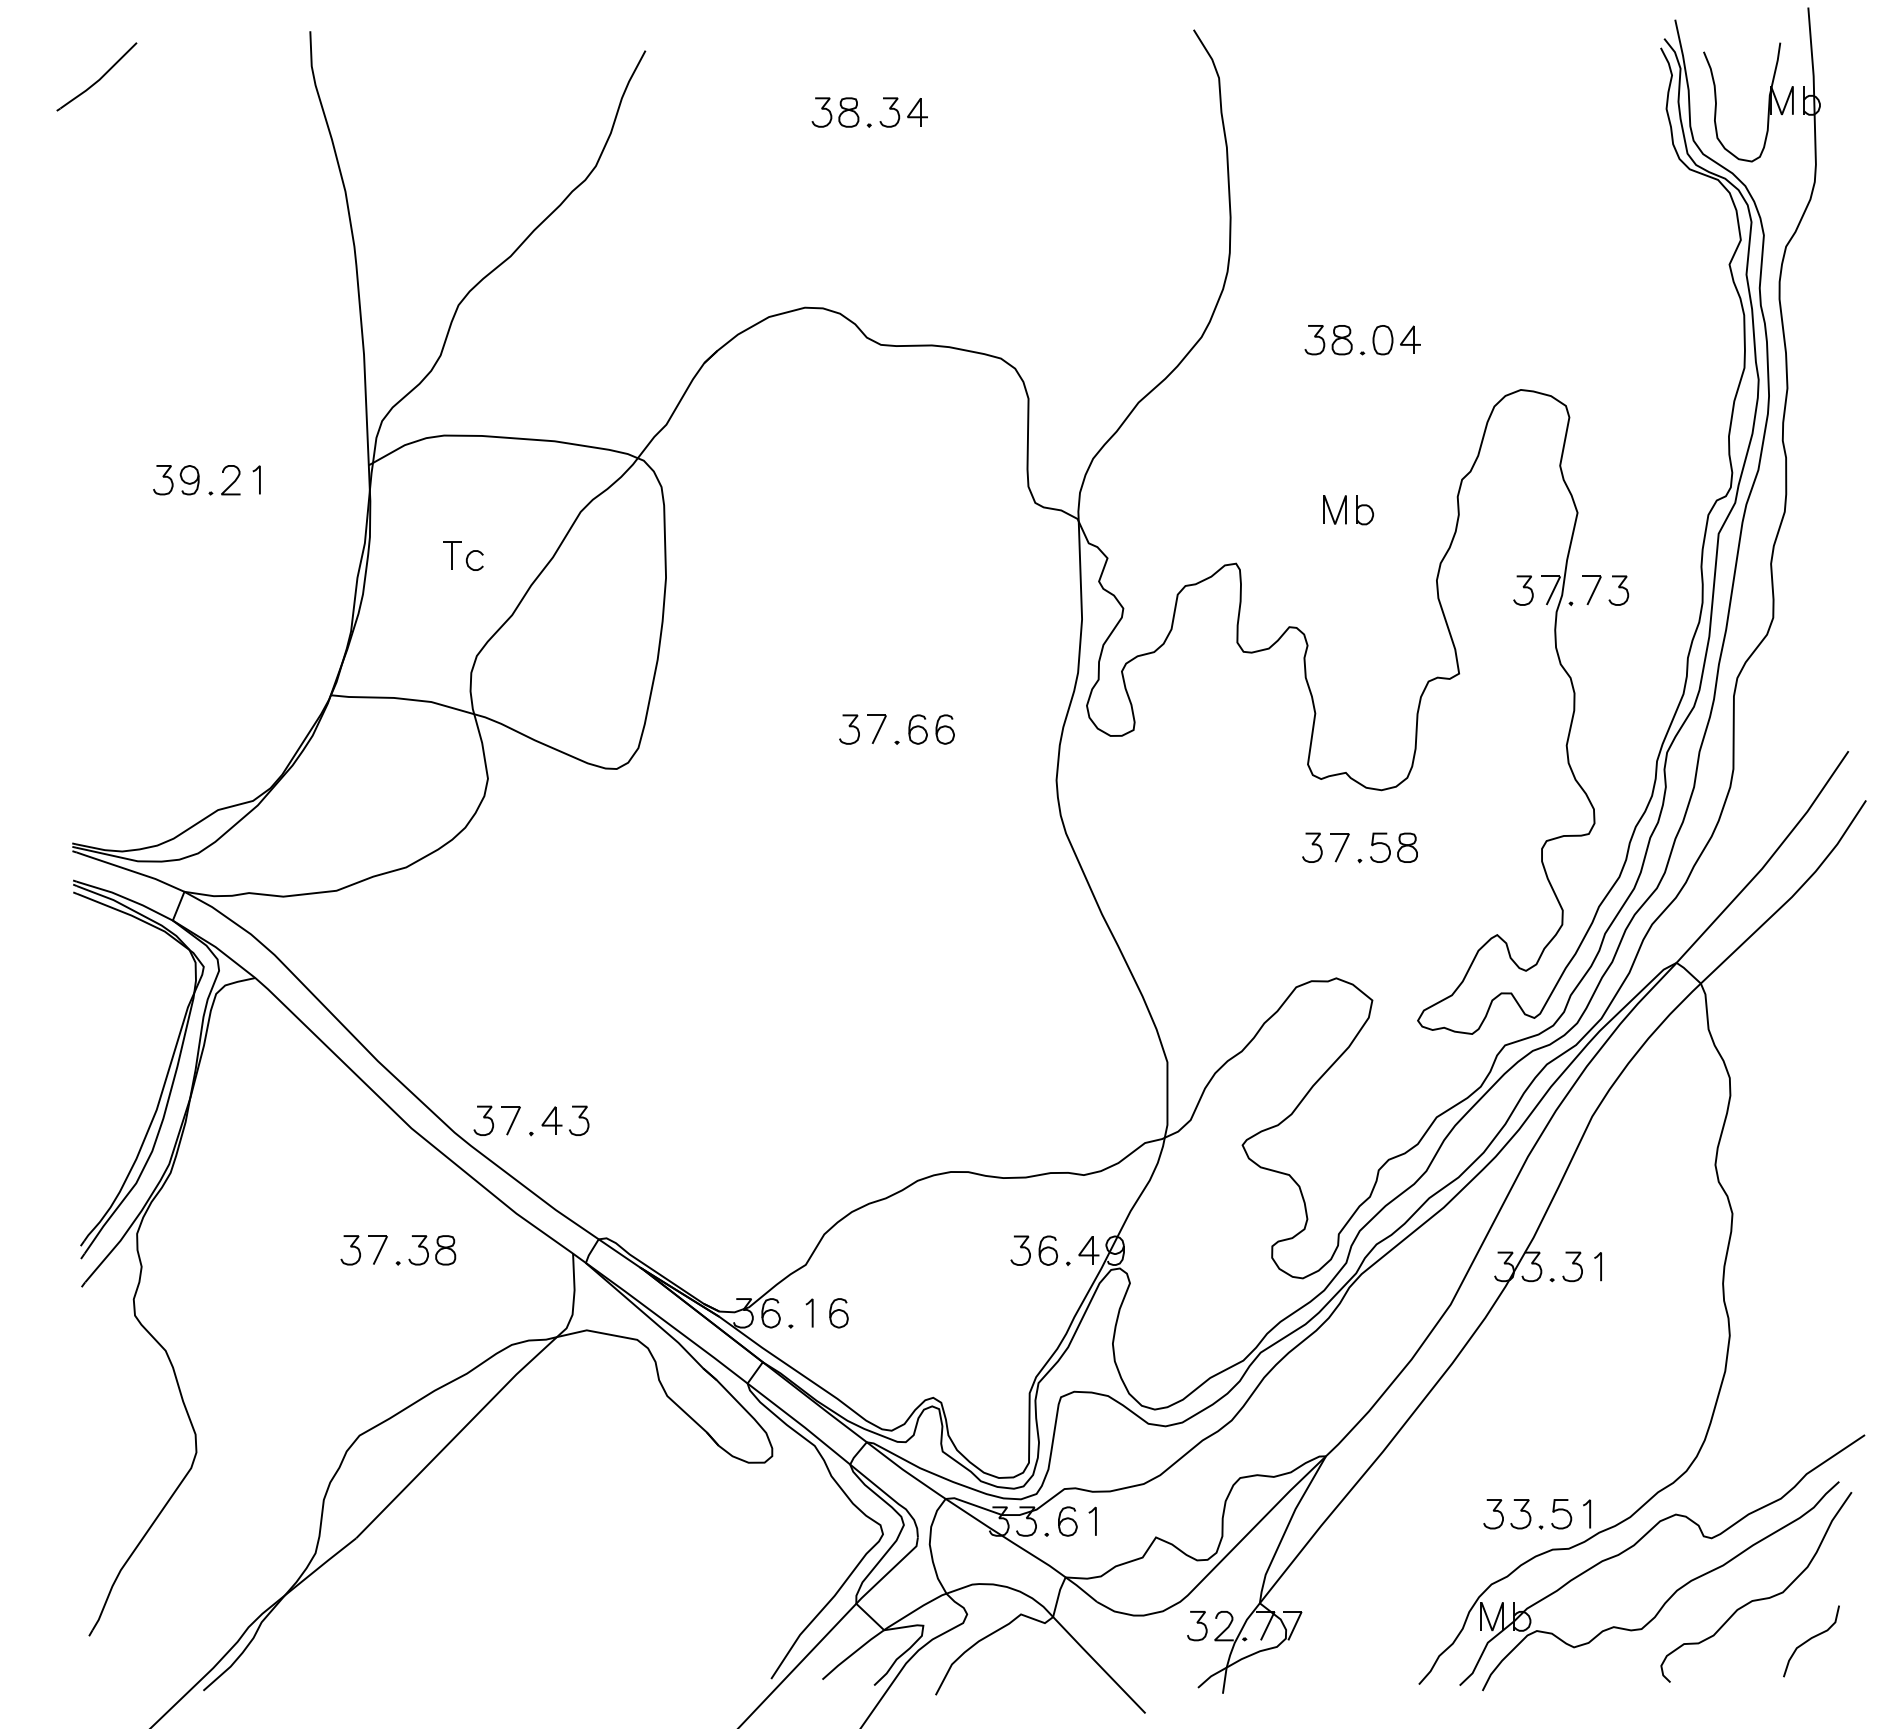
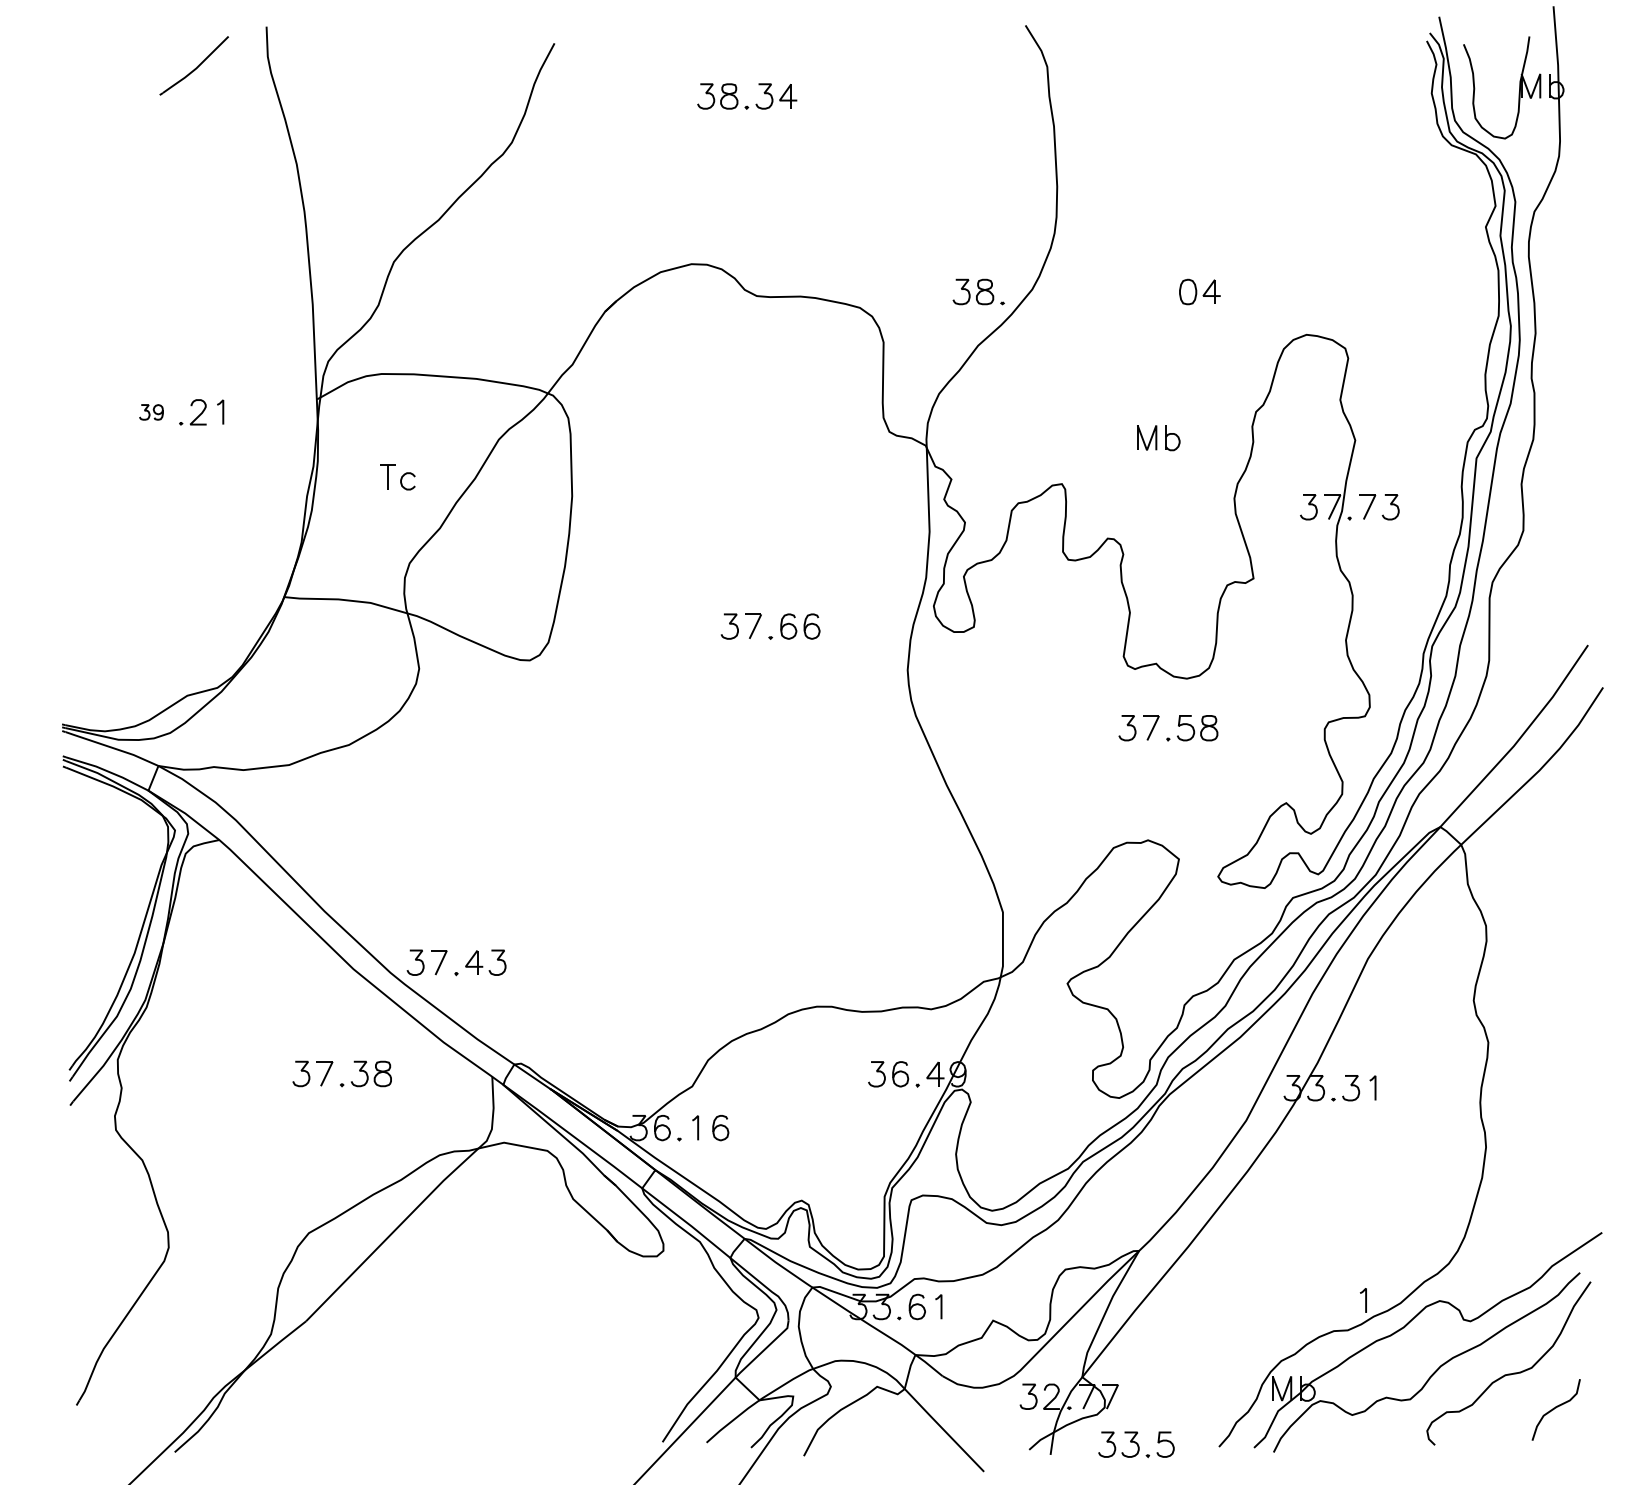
part: (96, 76) -> (193, 65), moved
part: (1334, 339) -> (978, 291), moved
part: (176, 480) -> (151, 412), size x0.6
part: (1527, 1514) -> (1136, 1444), moved

